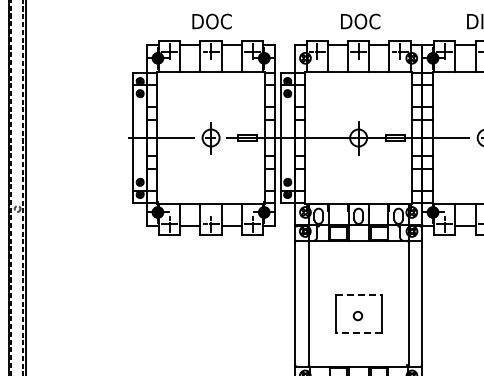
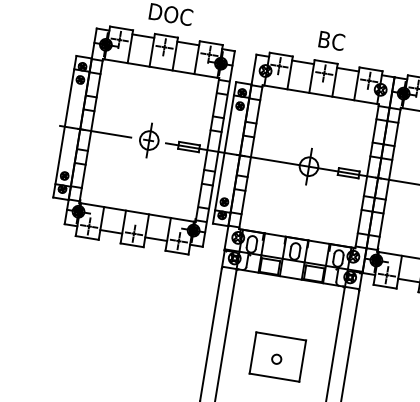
text: (360, 21) -> (331, 40), DOC -> BC
line: (358, 294) -> (281, 336), dashed -> solid
line: (358, 332) -> (274, 377), dashed -> solid

